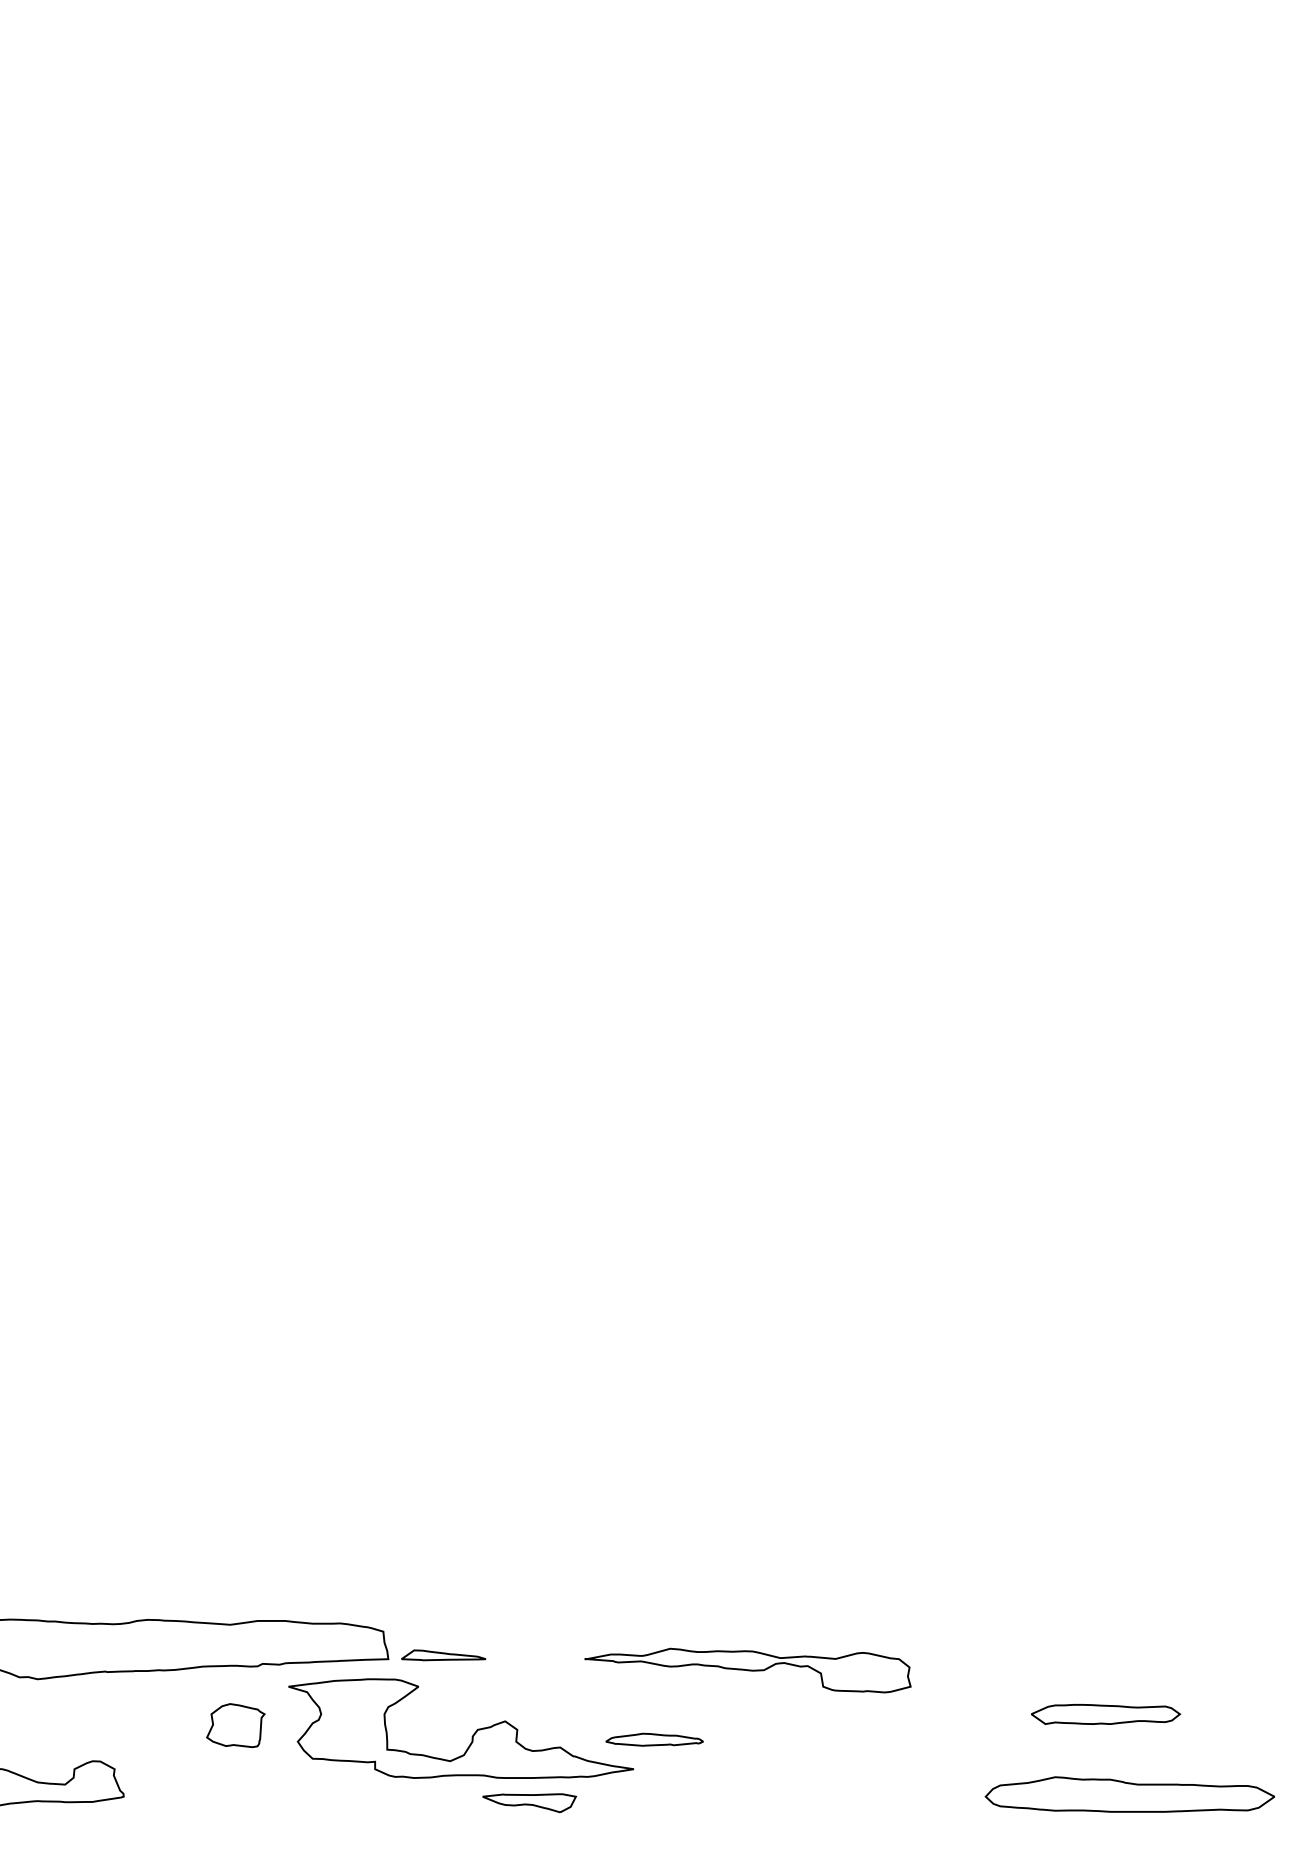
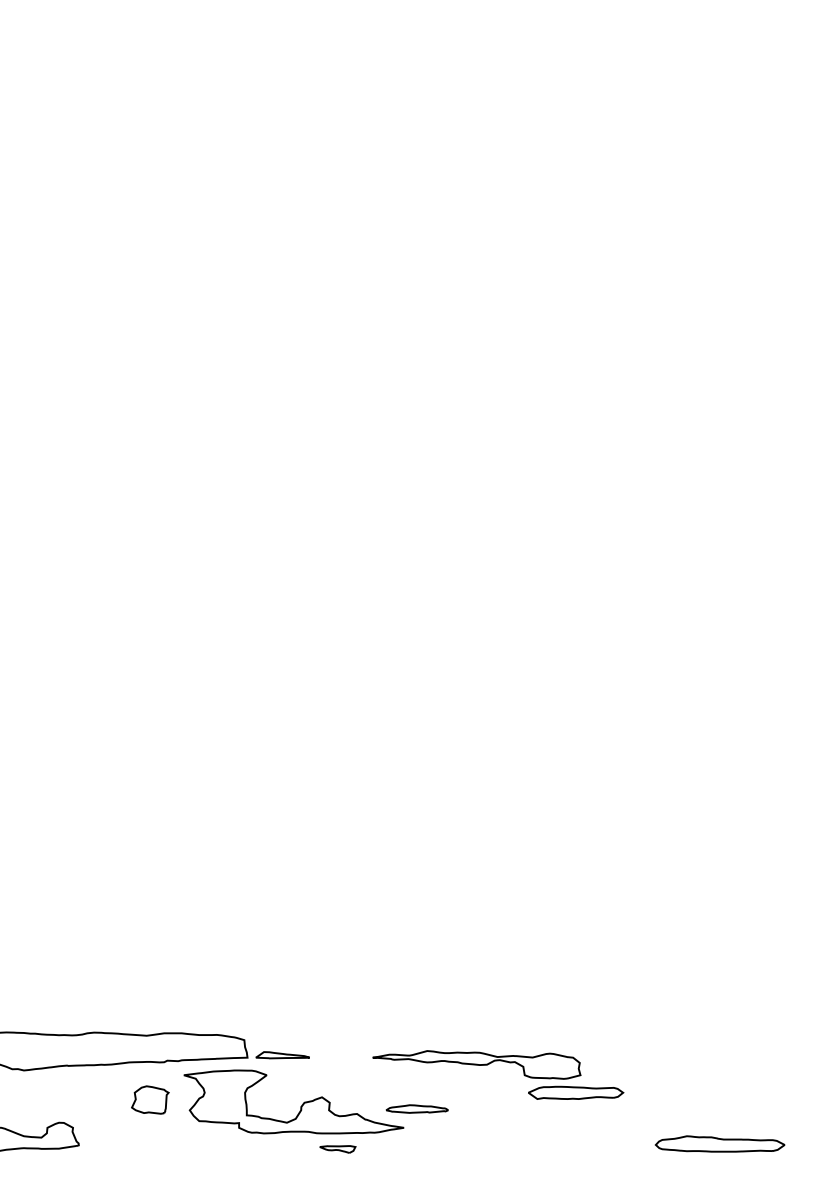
part: (1106, 1713) -> (576, 1092), moved
part: (1128, 1793) -> (719, 1143), size x0.7
part: (529, 1803) -> (337, 1149), size x0.6

